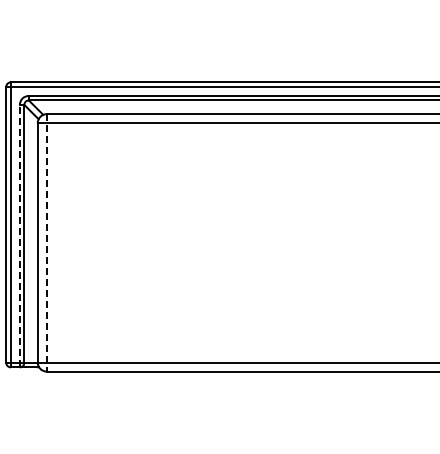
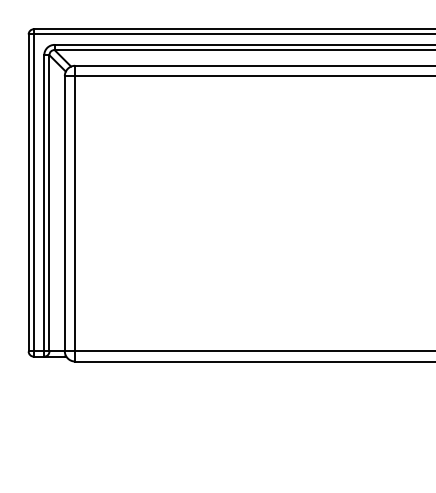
line: (19, 235) -> (43, 205), dashed -> solid
line: (46, 242) -> (74, 213), dashed -> solid

